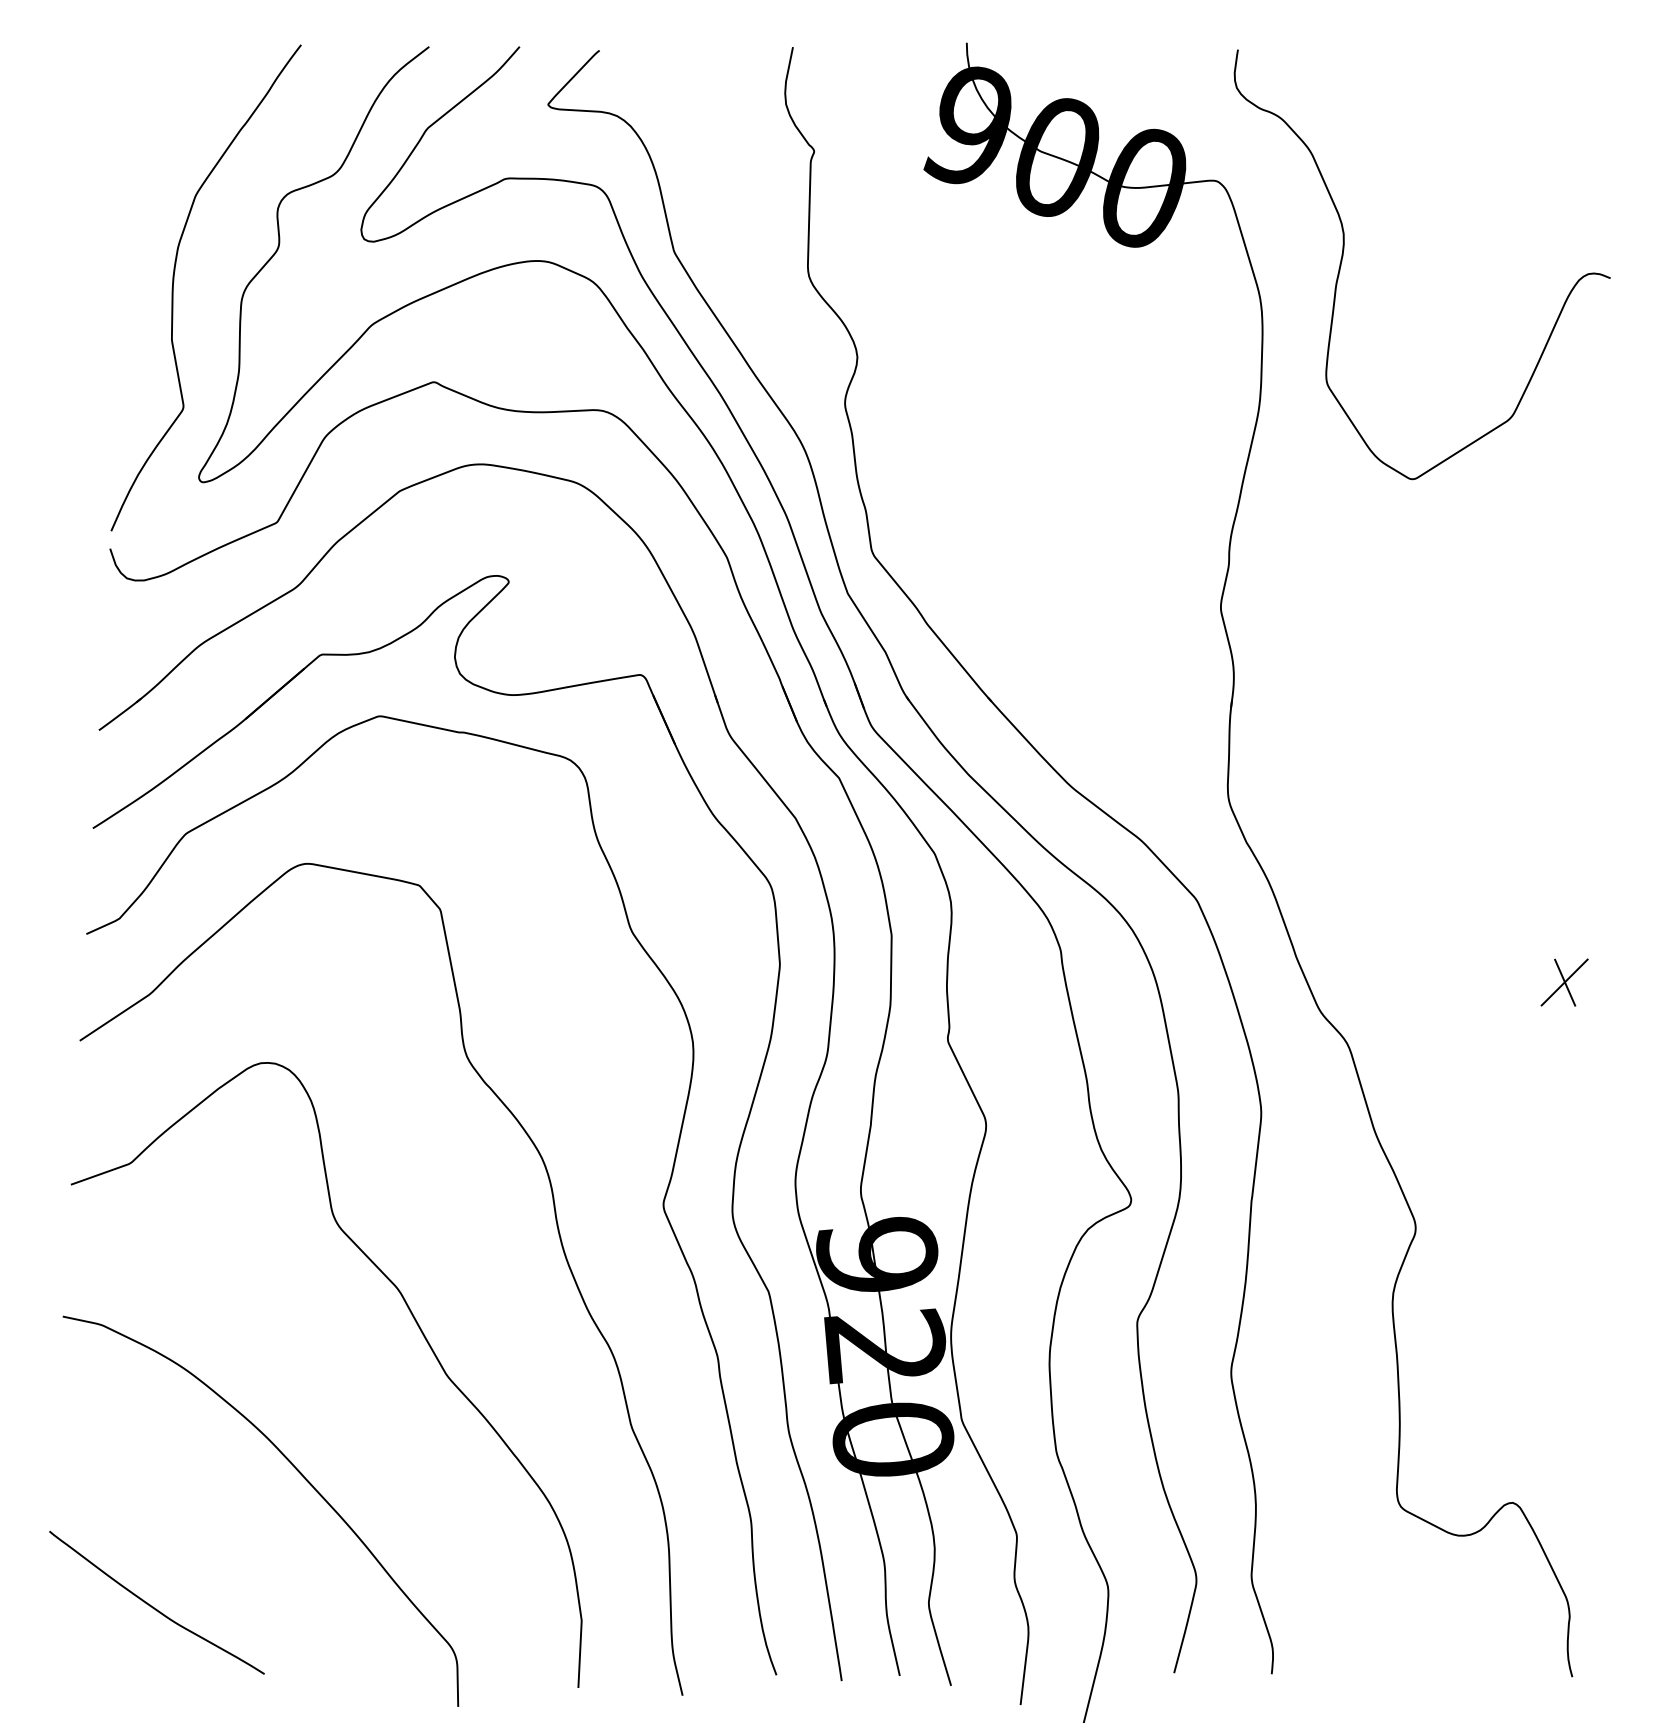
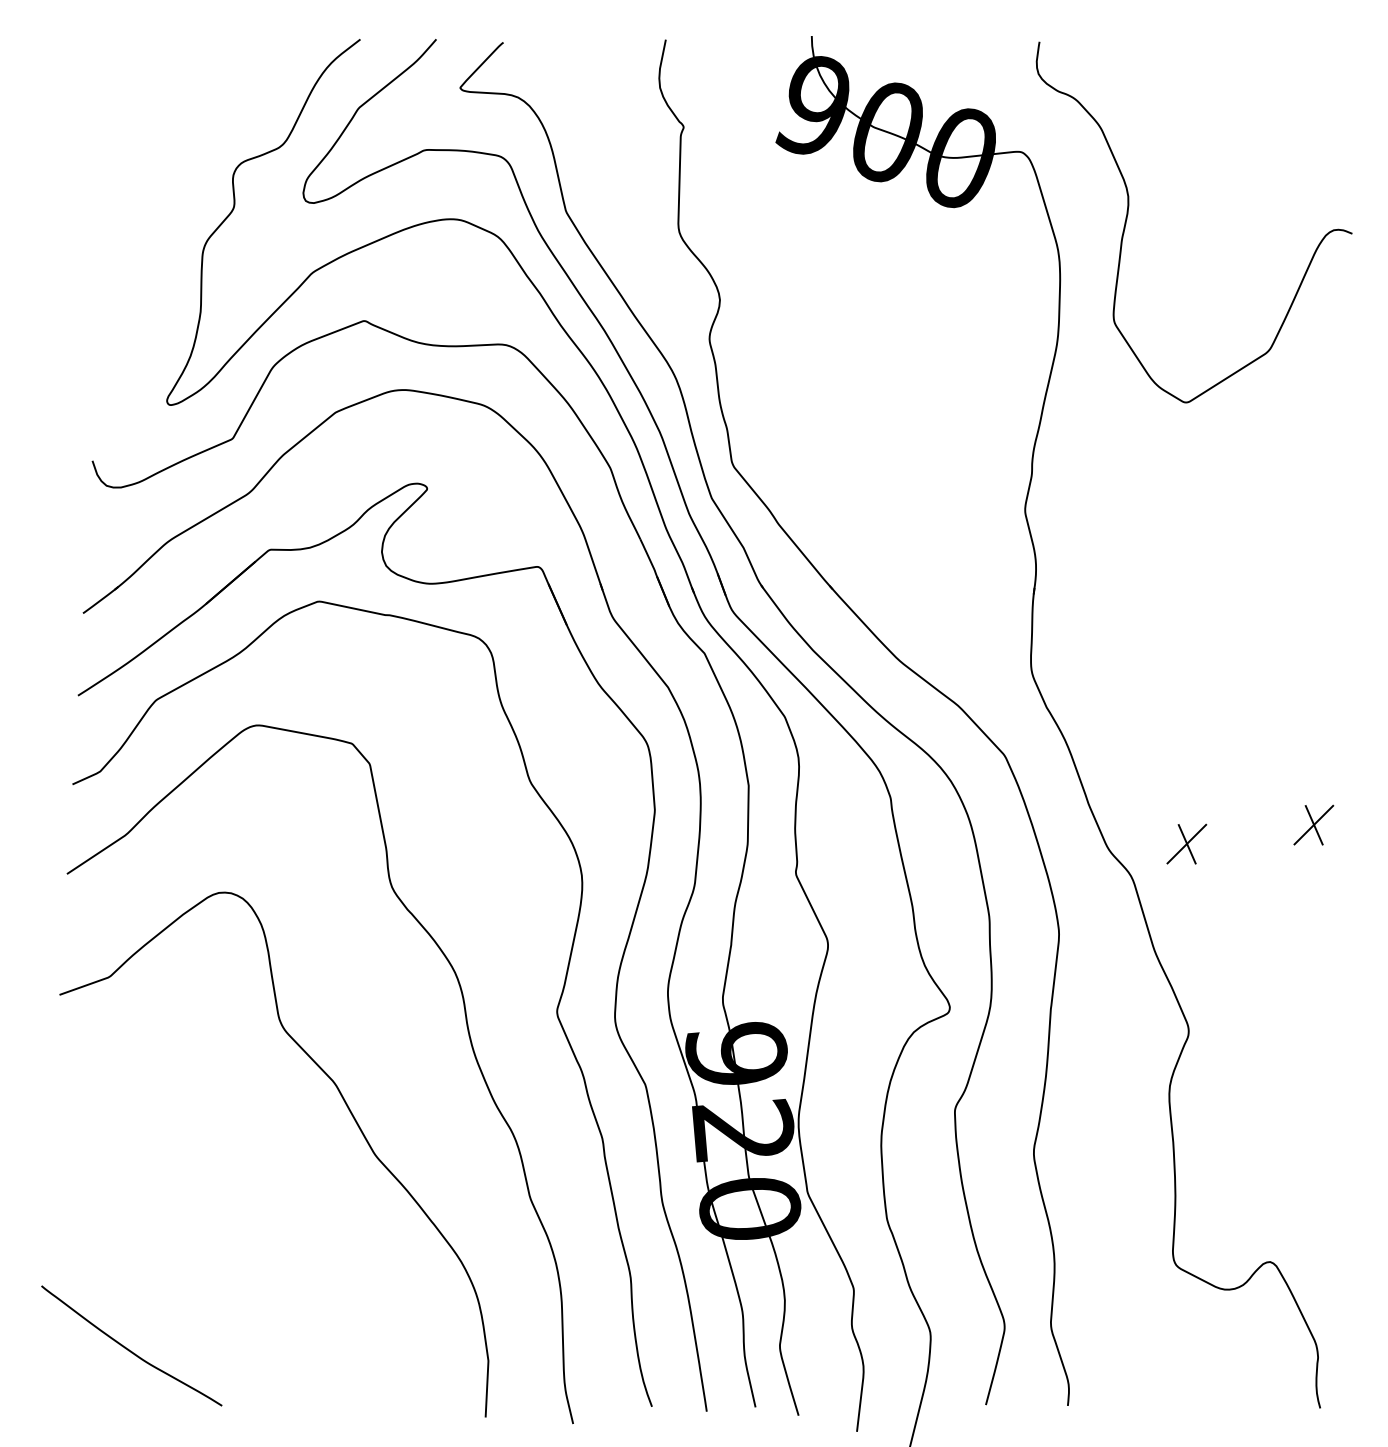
curve: (174, 286) -> (146, 240), removed
part: (1413, 1004) -> (1186, 843), added
curve: (304, 1479) -> (255, 1242), removed

